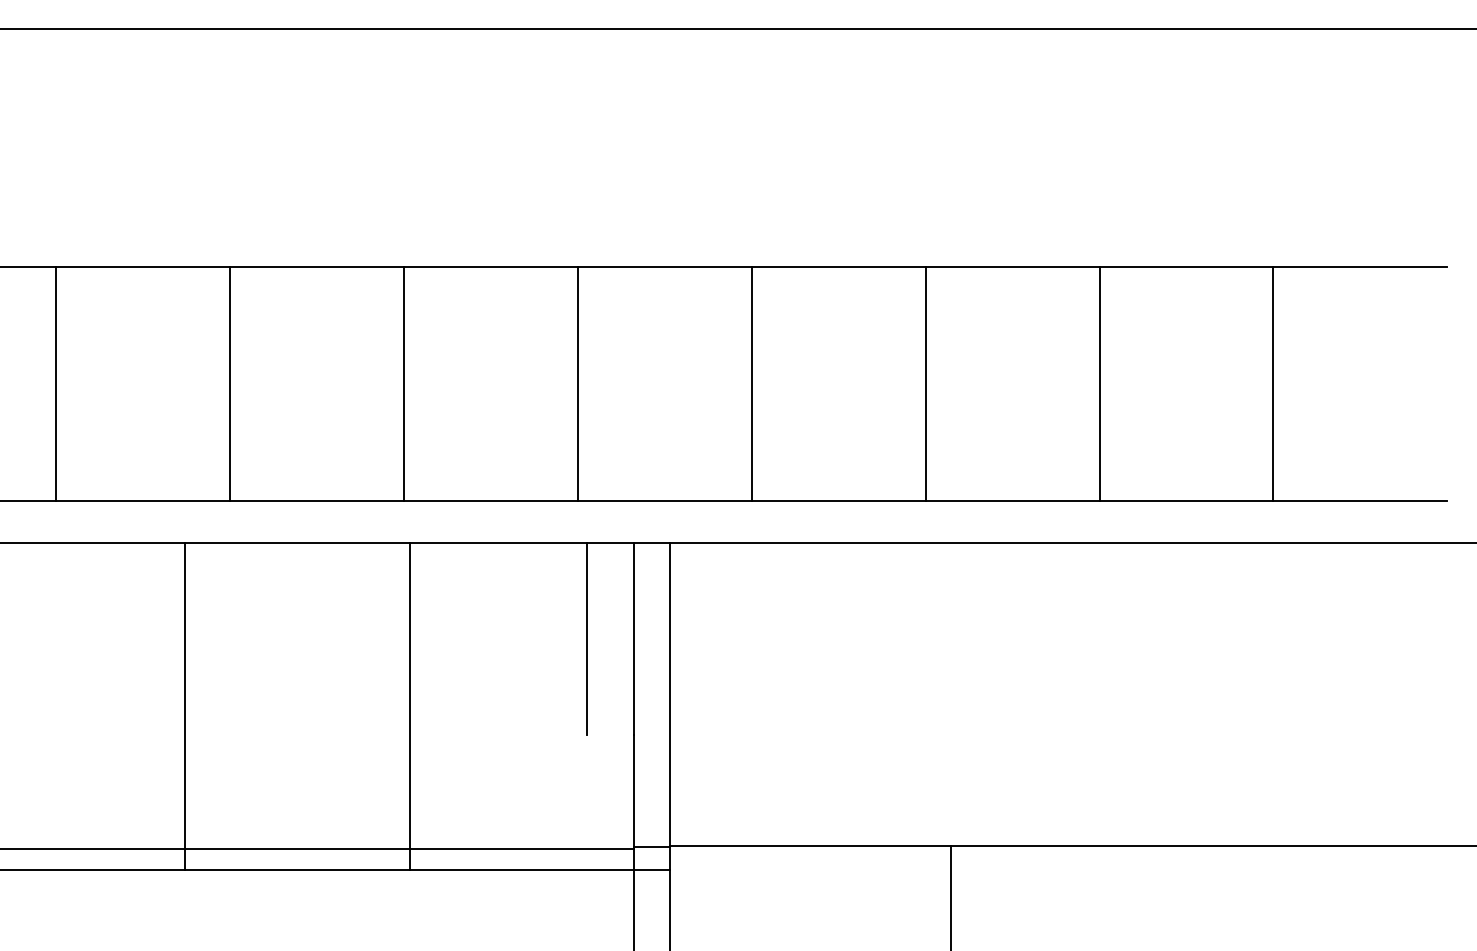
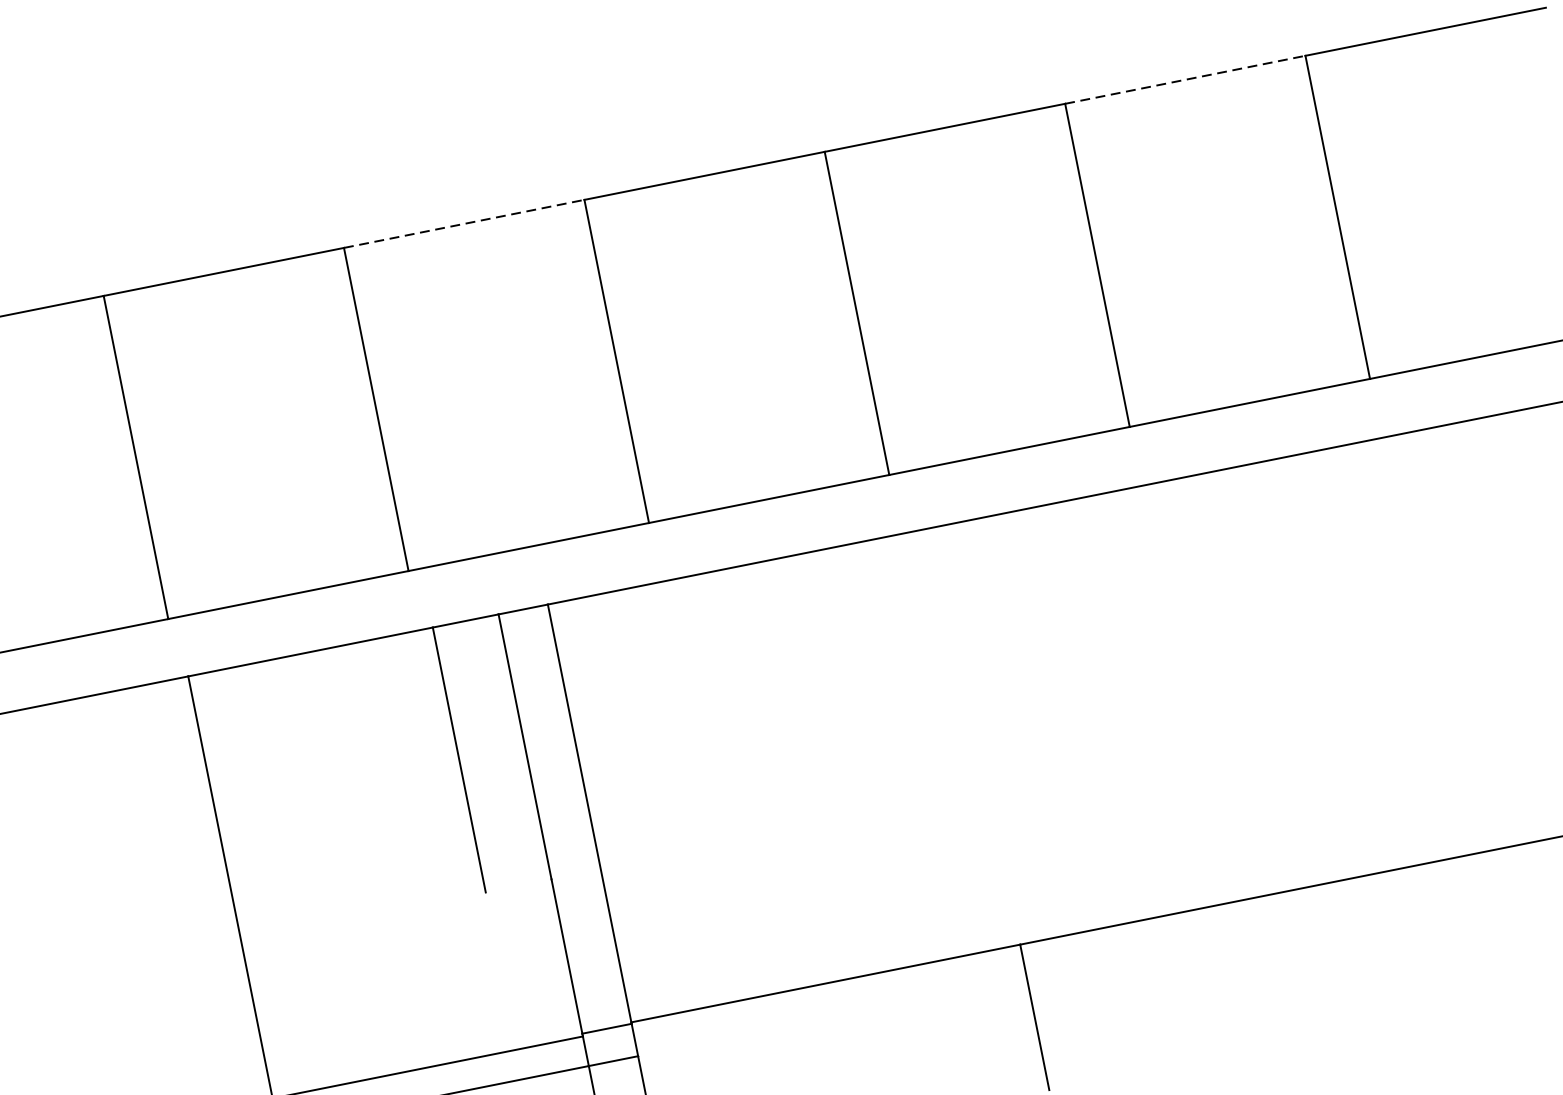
line: (665, 266) -> (465, 223), solid -> dashed
line: (1186, 266) -> (1185, 79), solid -> dashed

